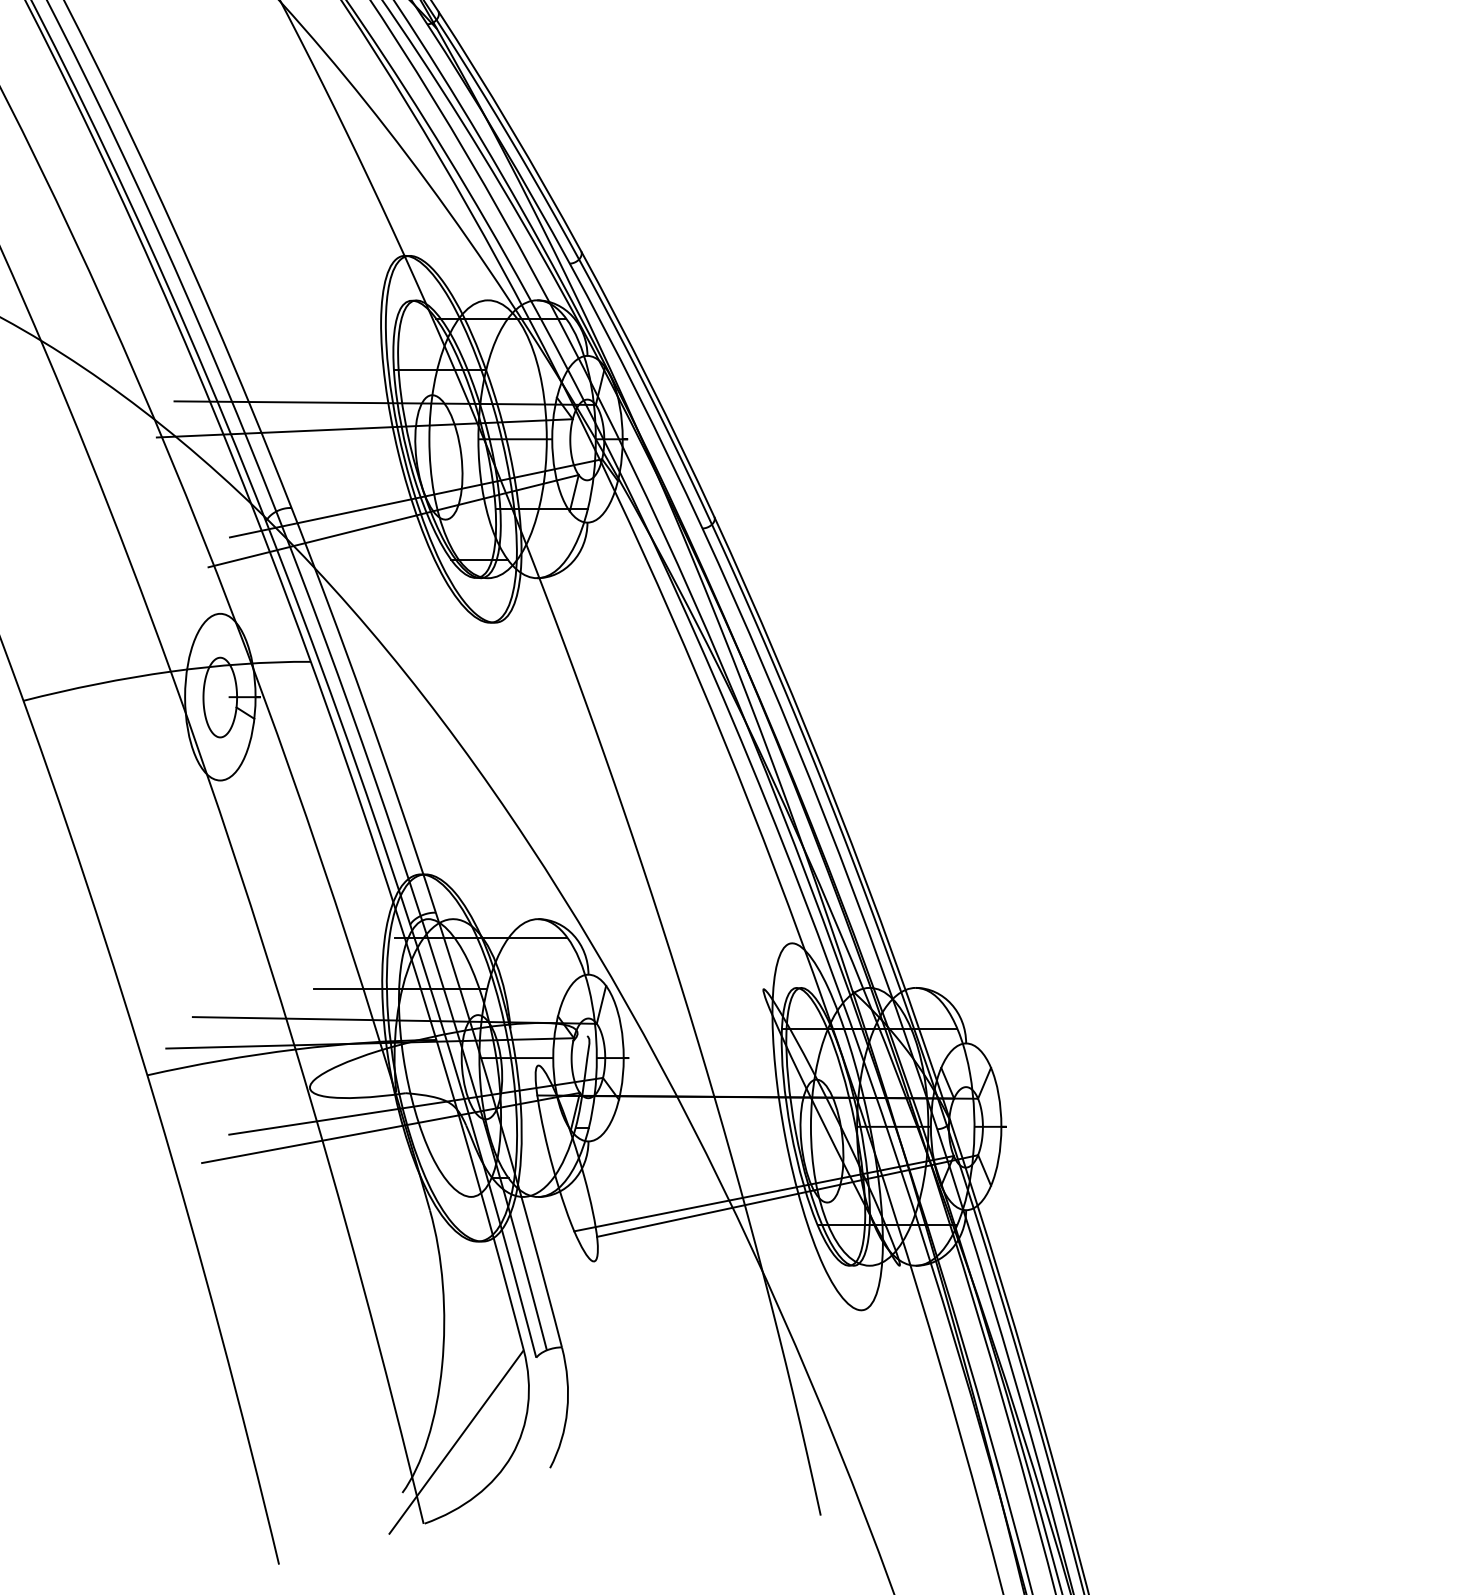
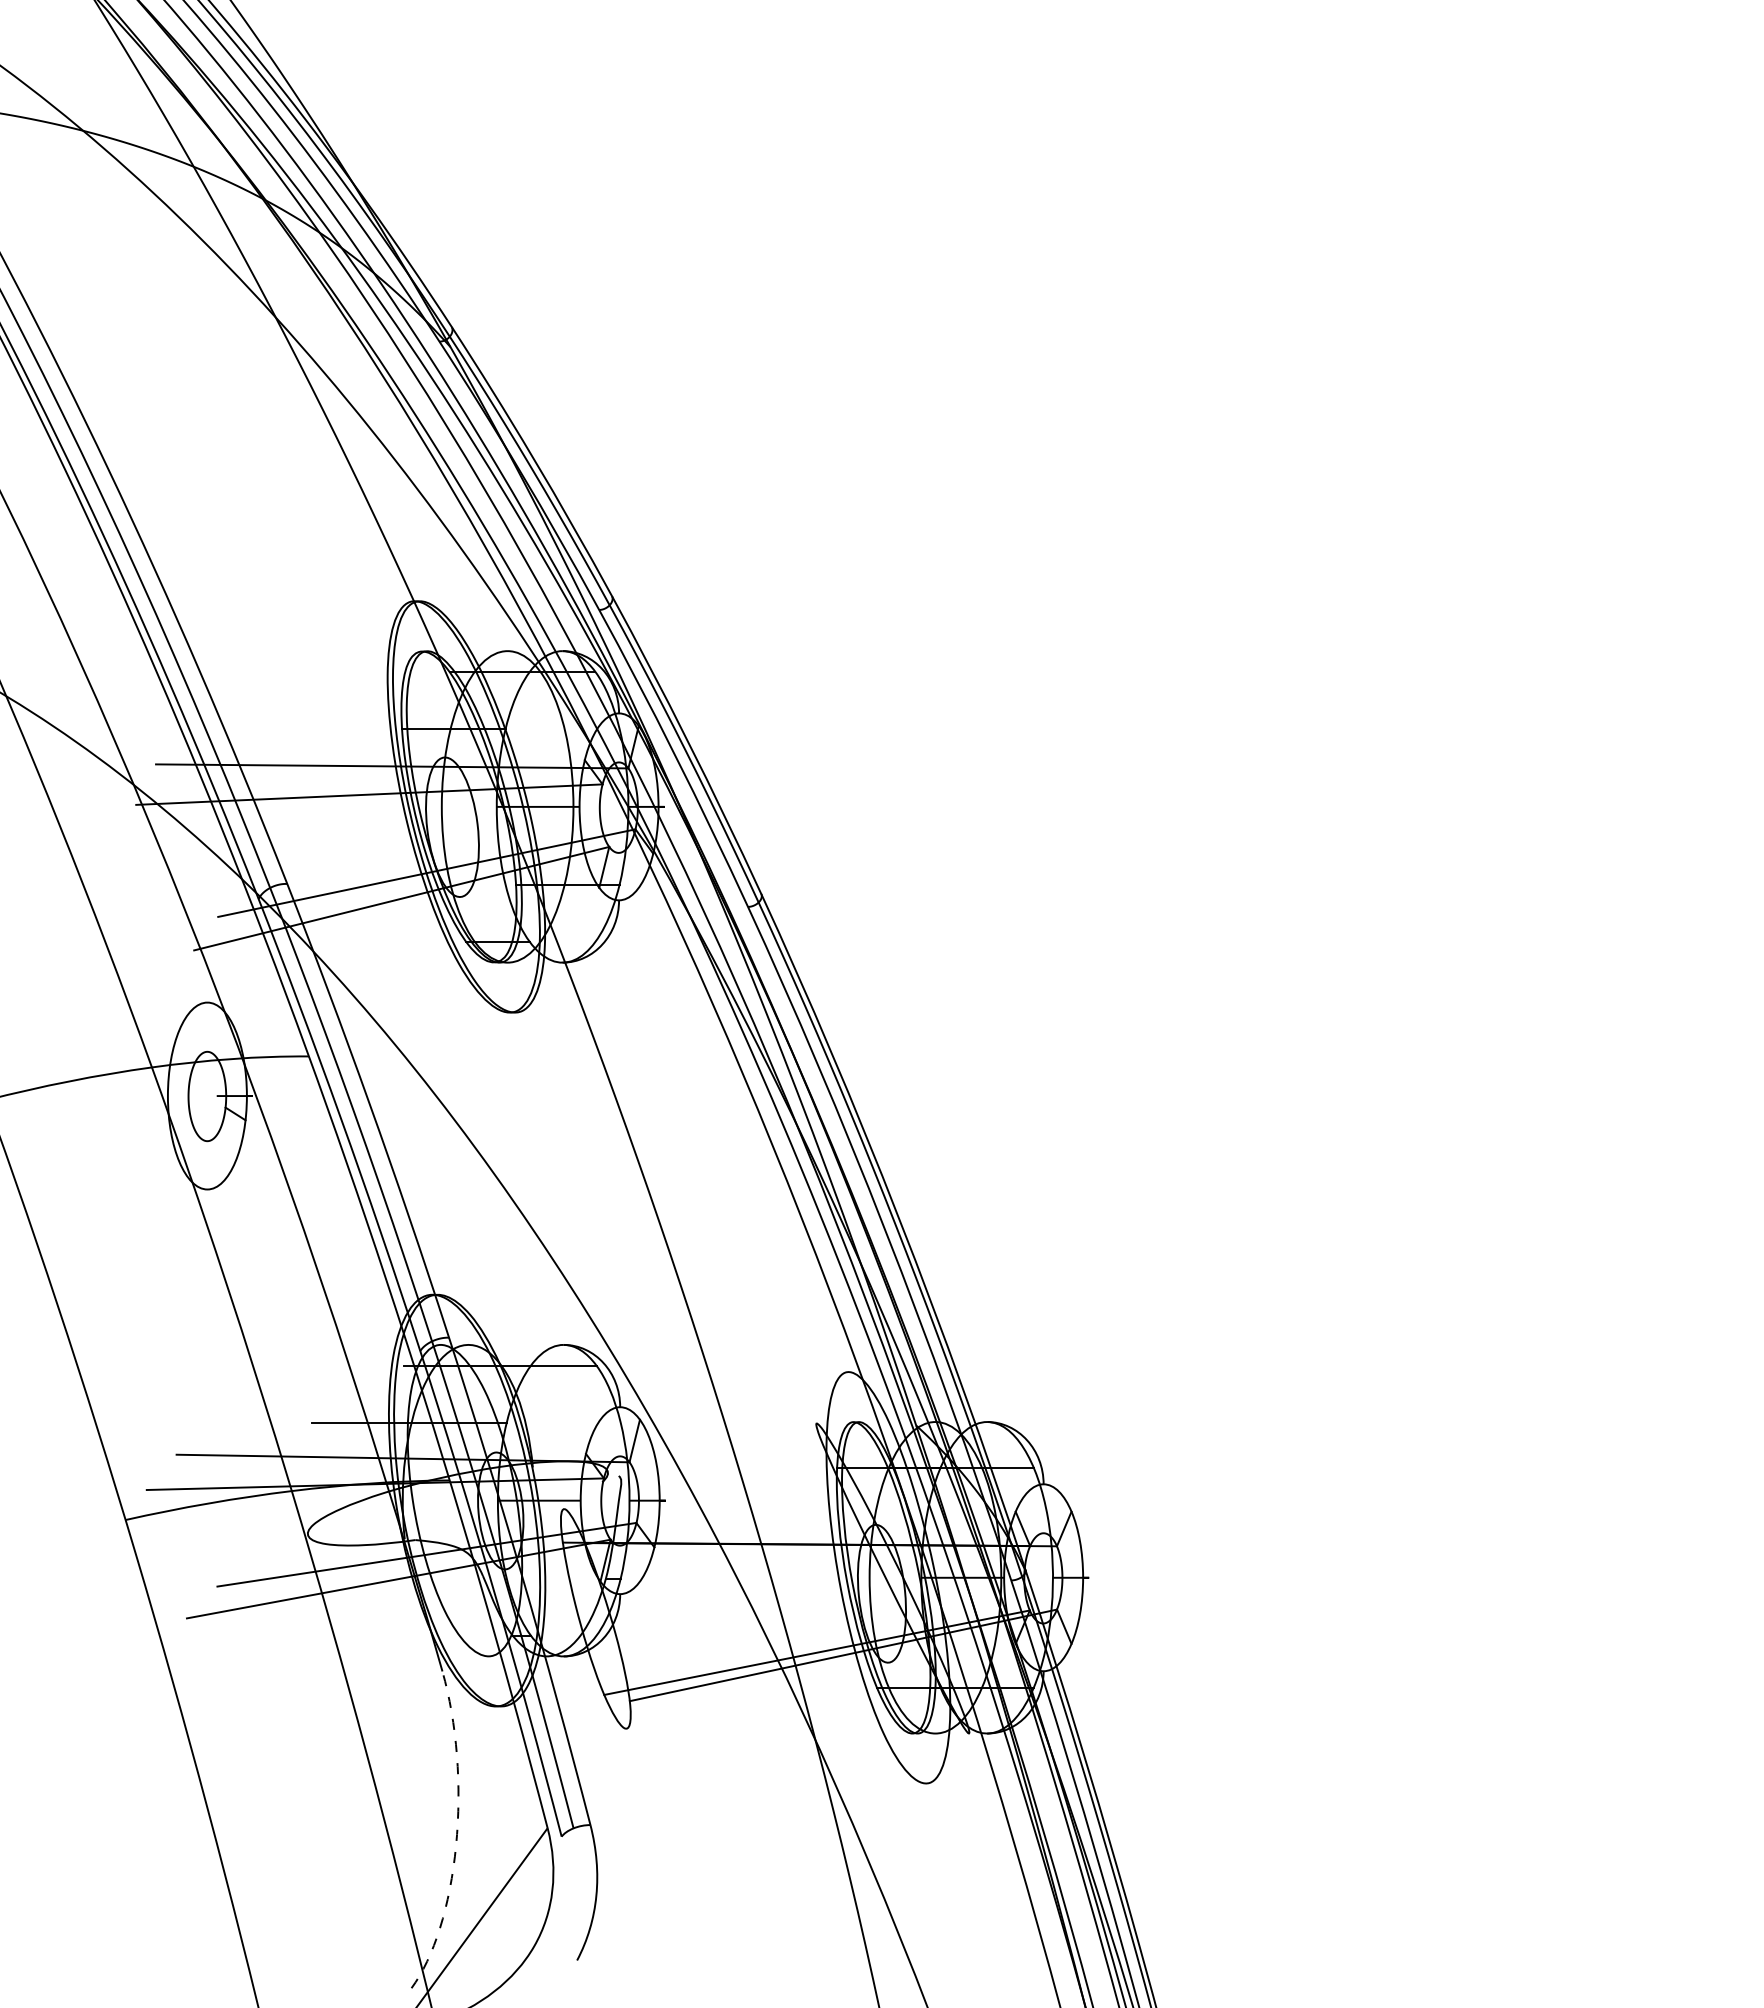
arc: (442, 1354) -> (456, 1833), solid -> dashed

